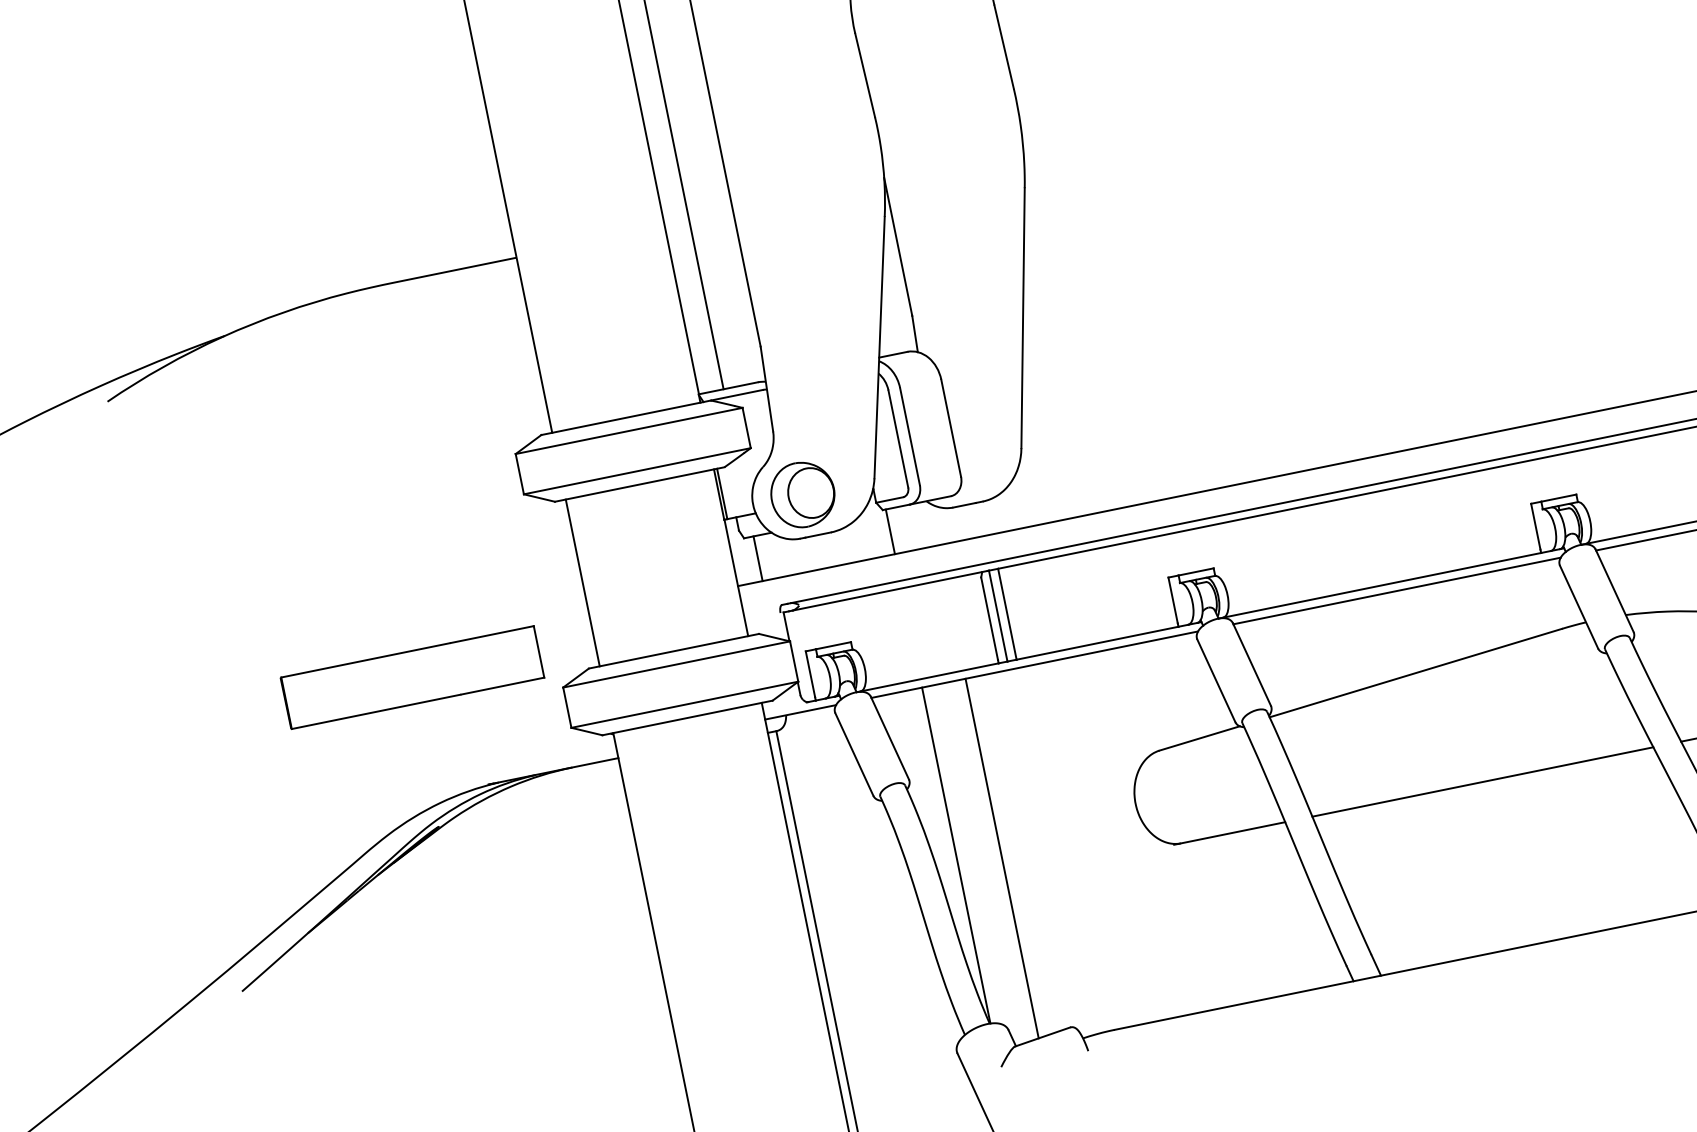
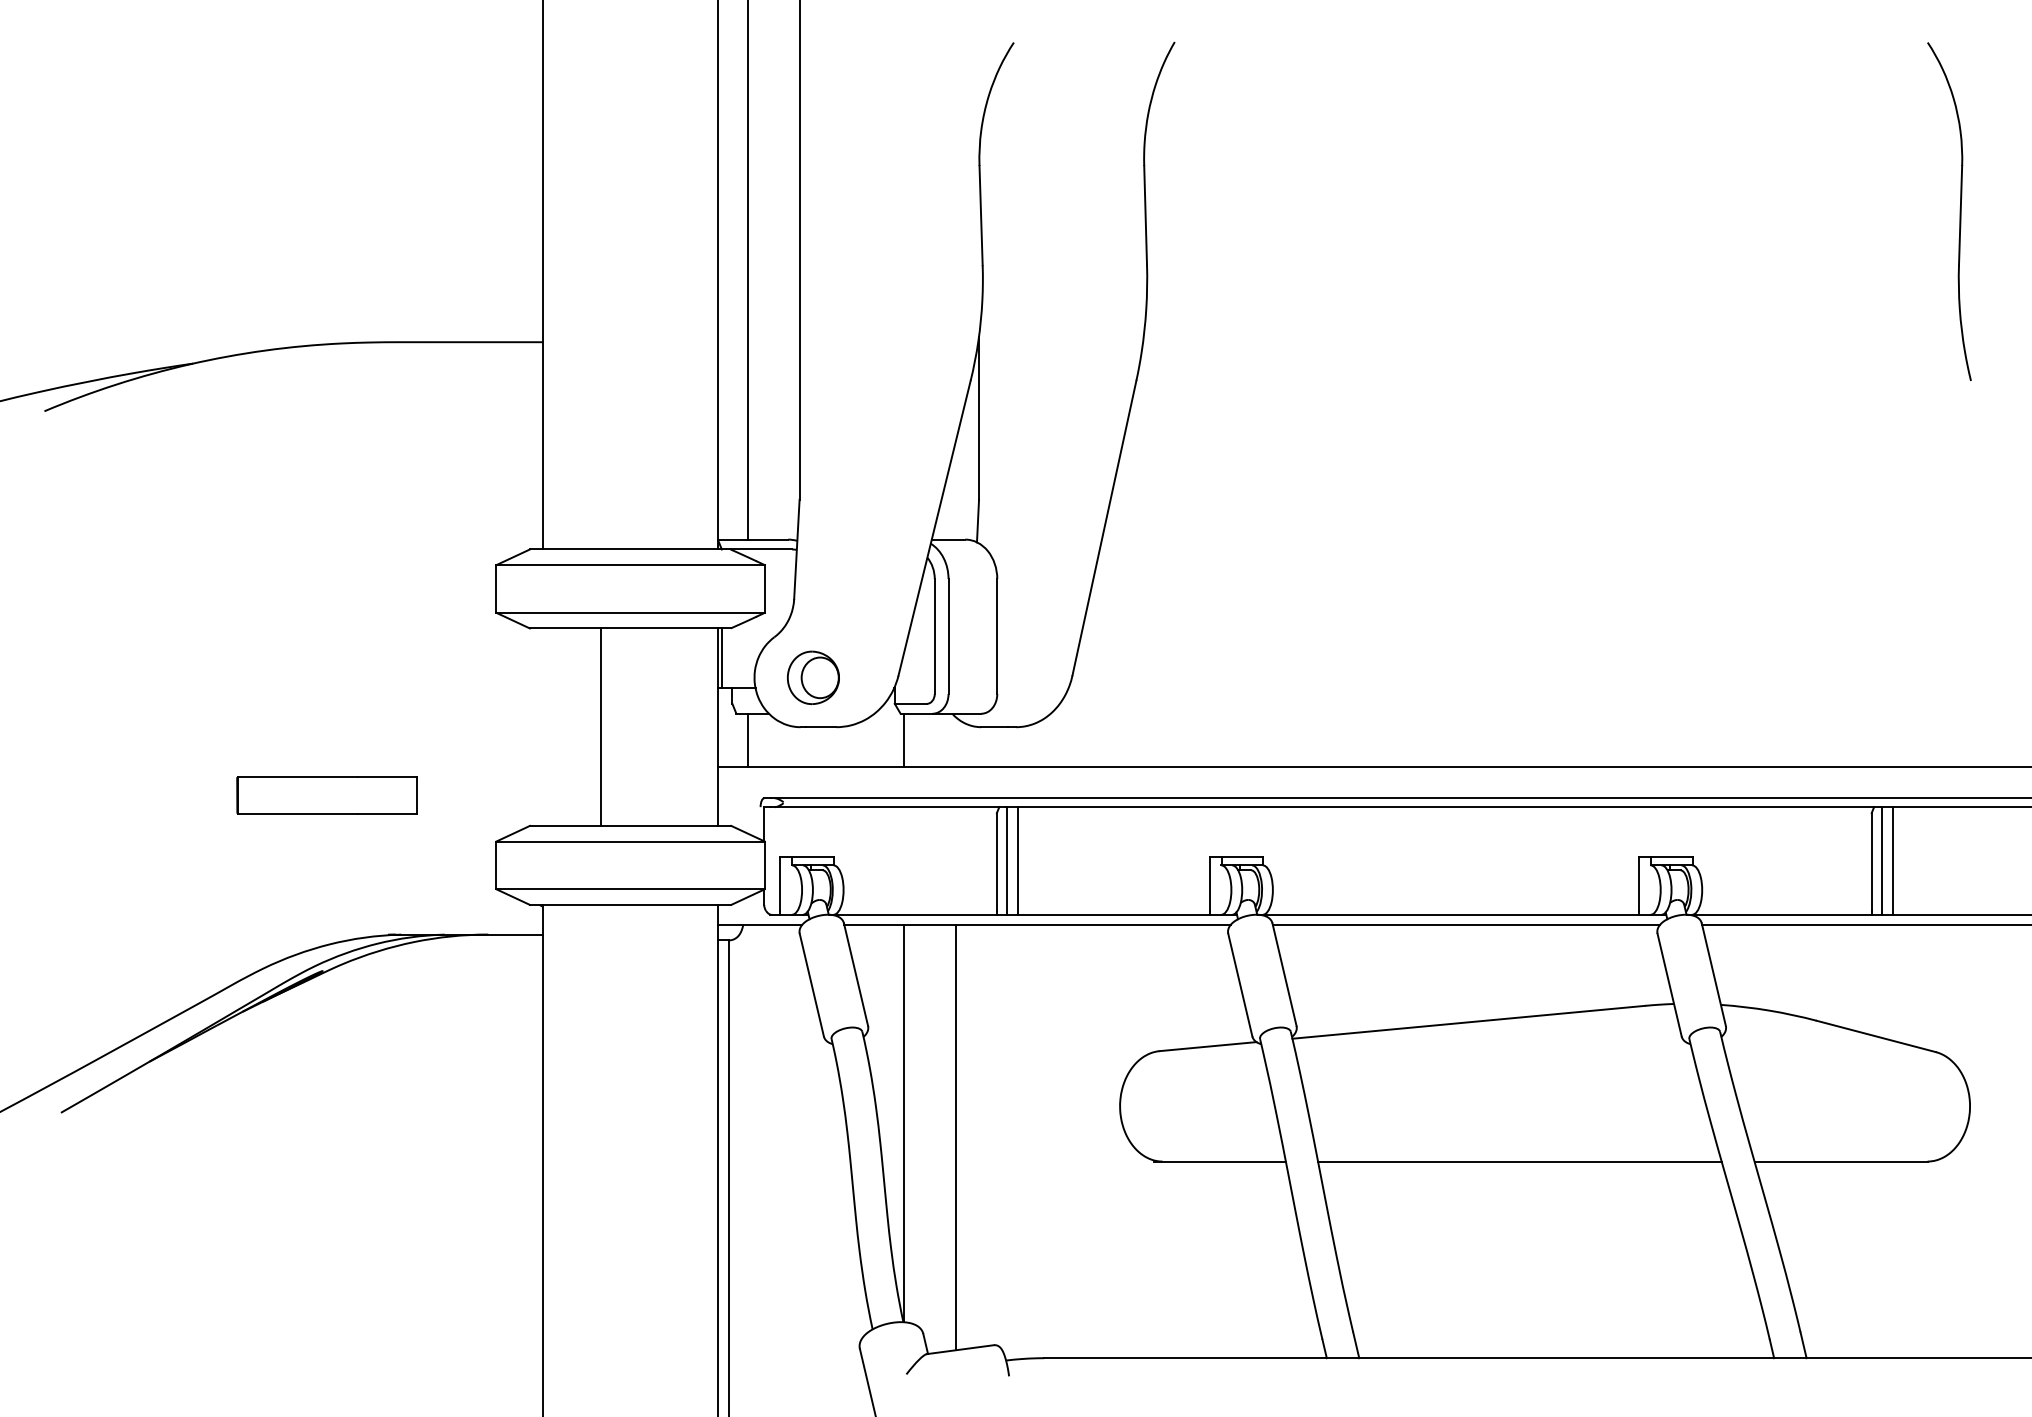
part: (802, 494) -> (813, 677), size x0.7
line: (582, 582) -> (600, 726), moved
part: (411, 677) -> (326, 795), size x0.6

